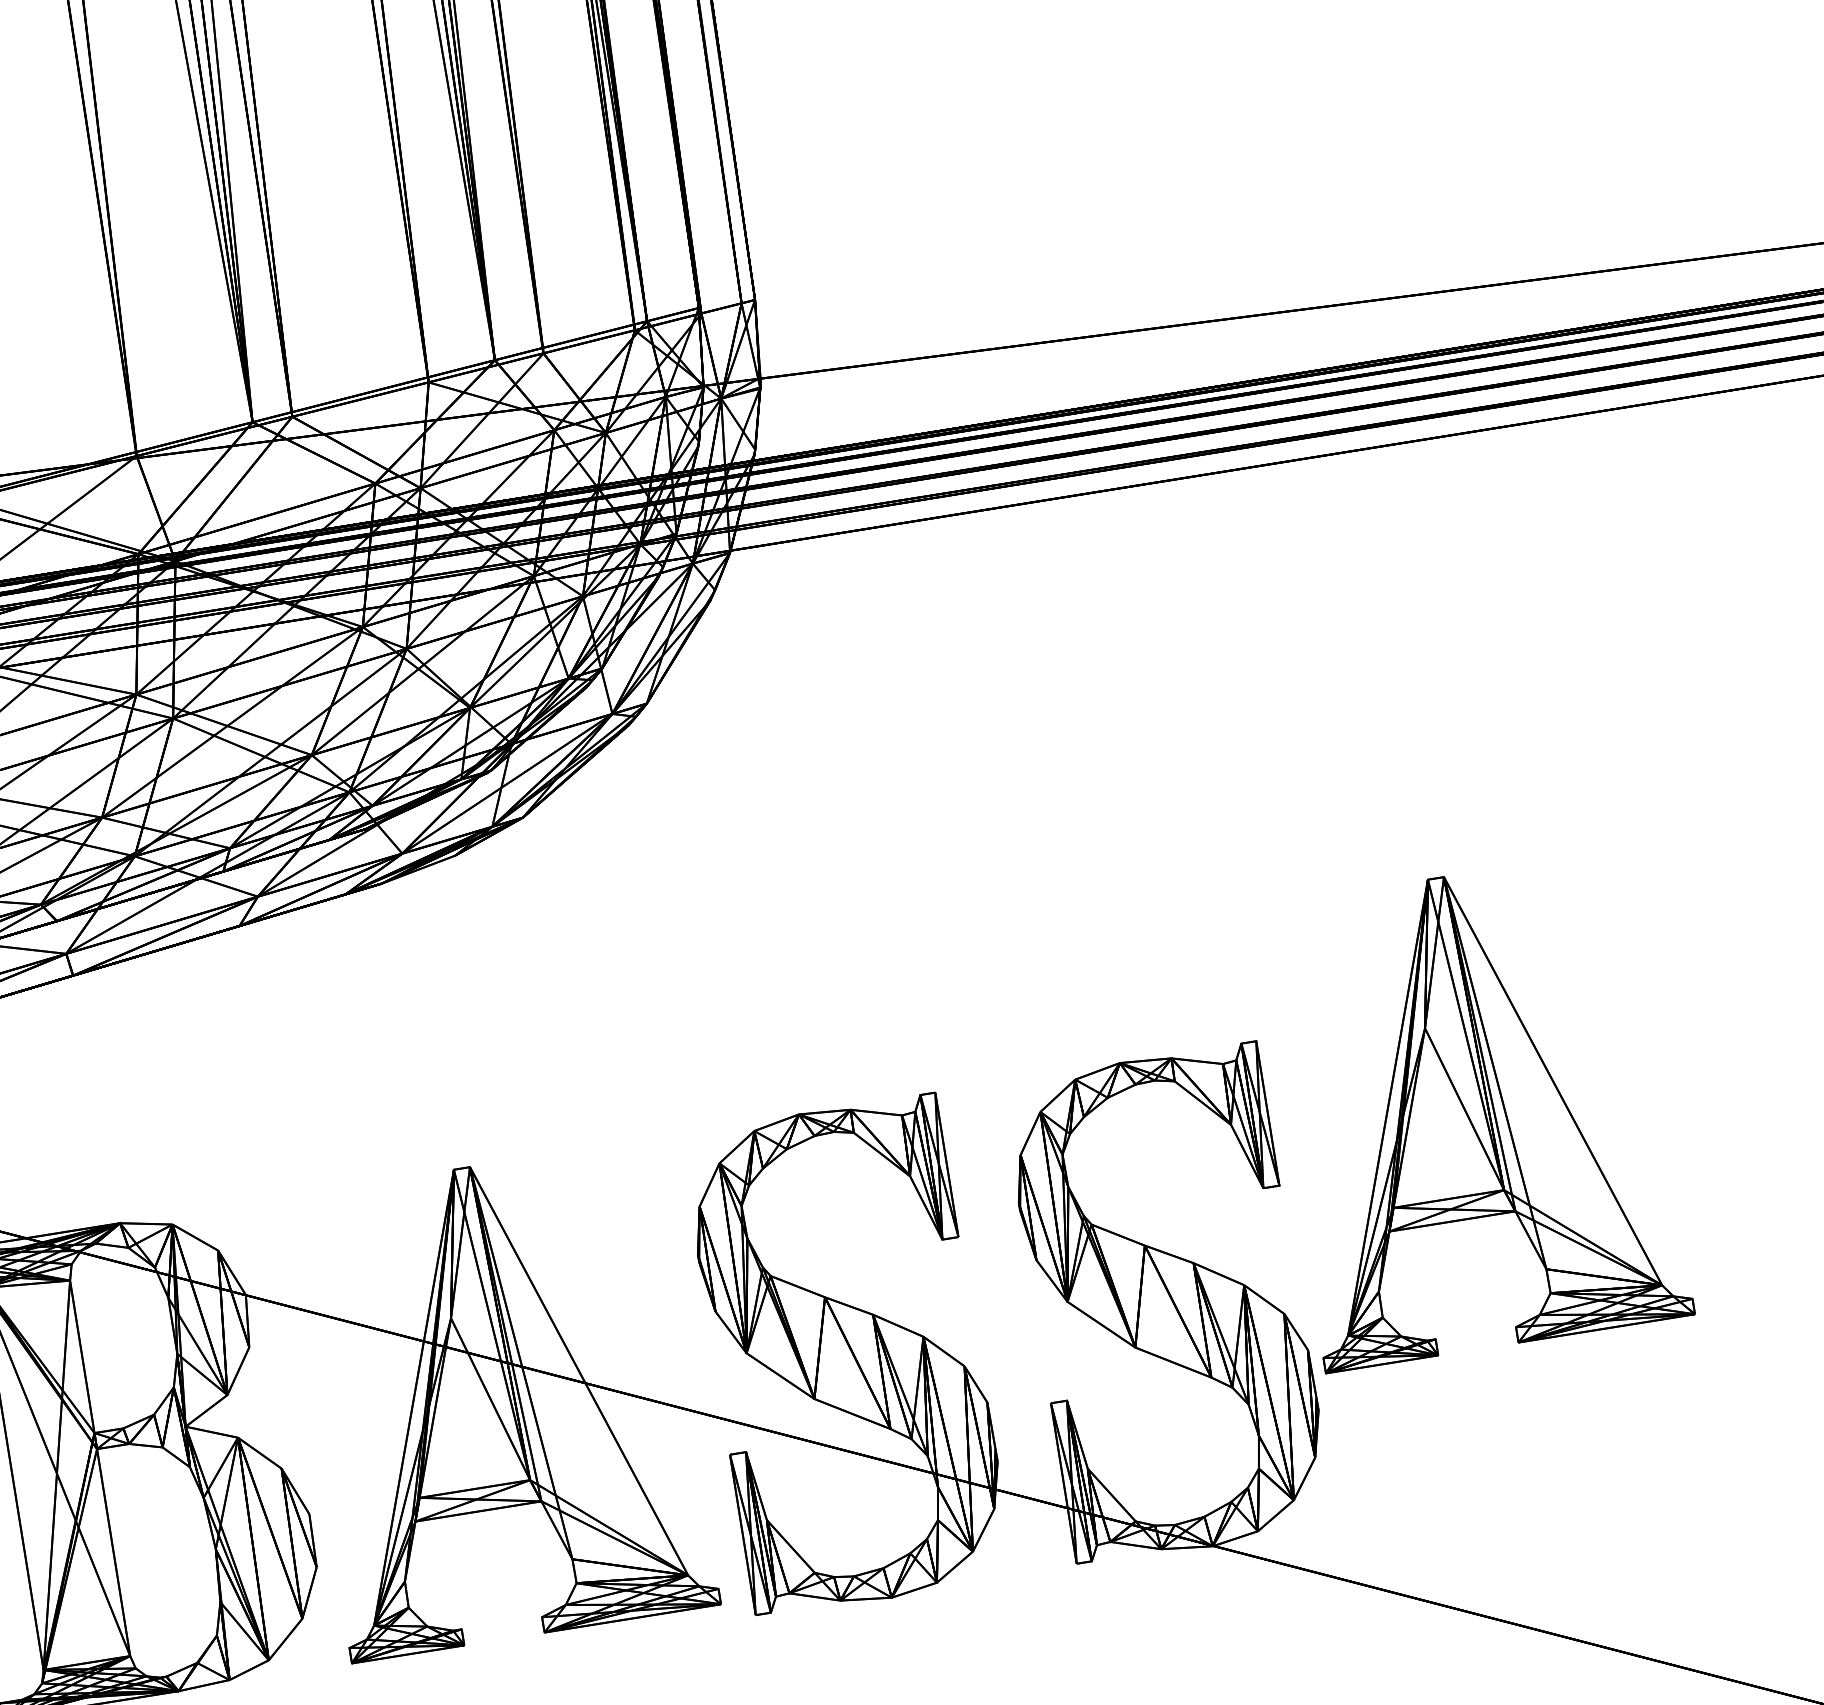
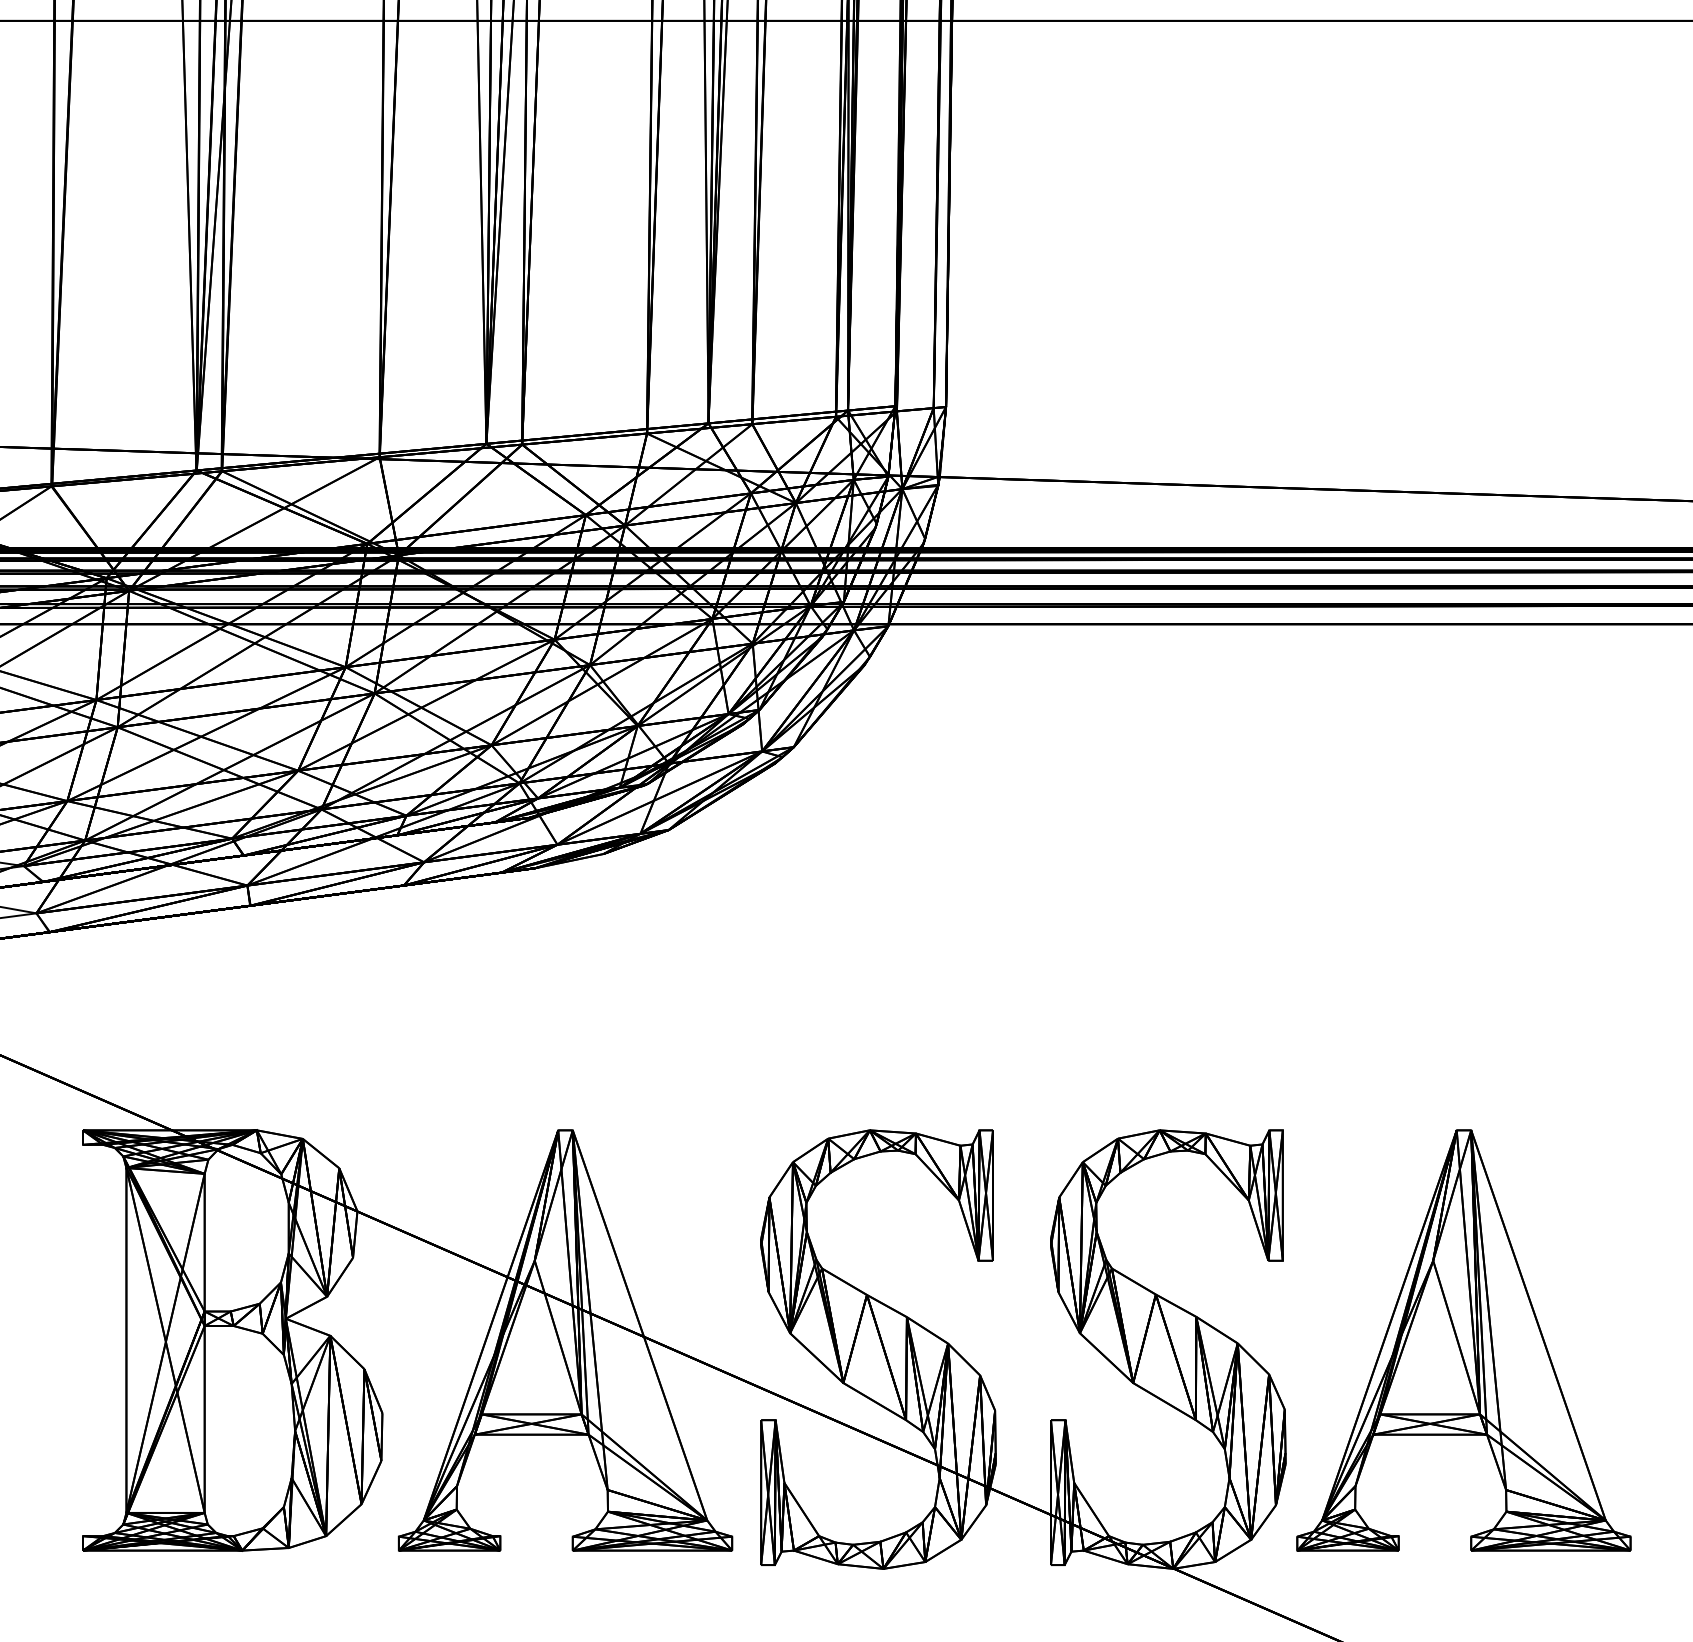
part: (1472, 1111) -> (1463, 1340), moved

